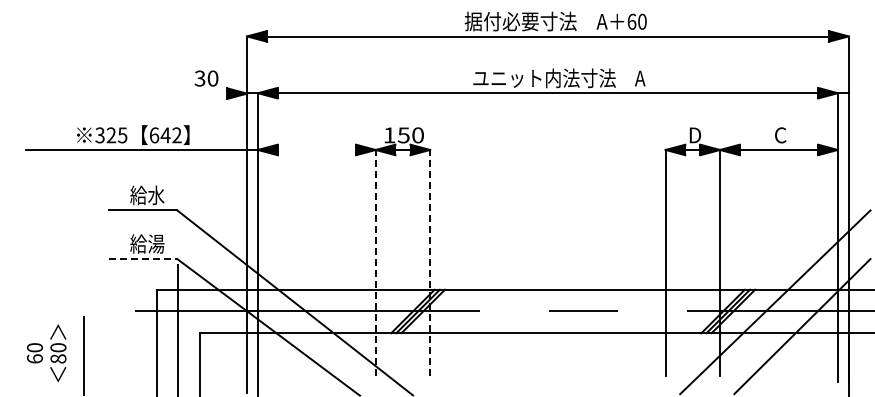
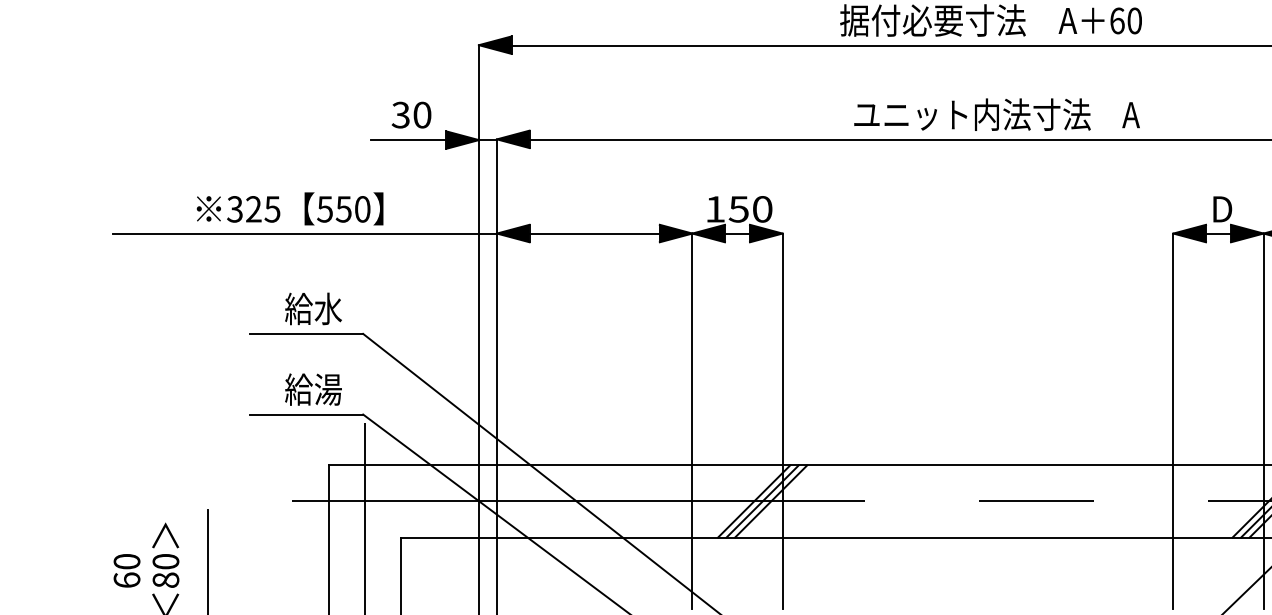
line: (206, 93) -> (411, 139), added
text: (165, 135) -> (343, 209), 642 -> 550
line: (316, 150) -> (594, 234), added
line: (143, 259) -> (307, 415), dashed -> solid
line: (375, 262) -> (691, 420), dashed -> solid
line: (430, 262) -> (783, 420), dashed -> solid

